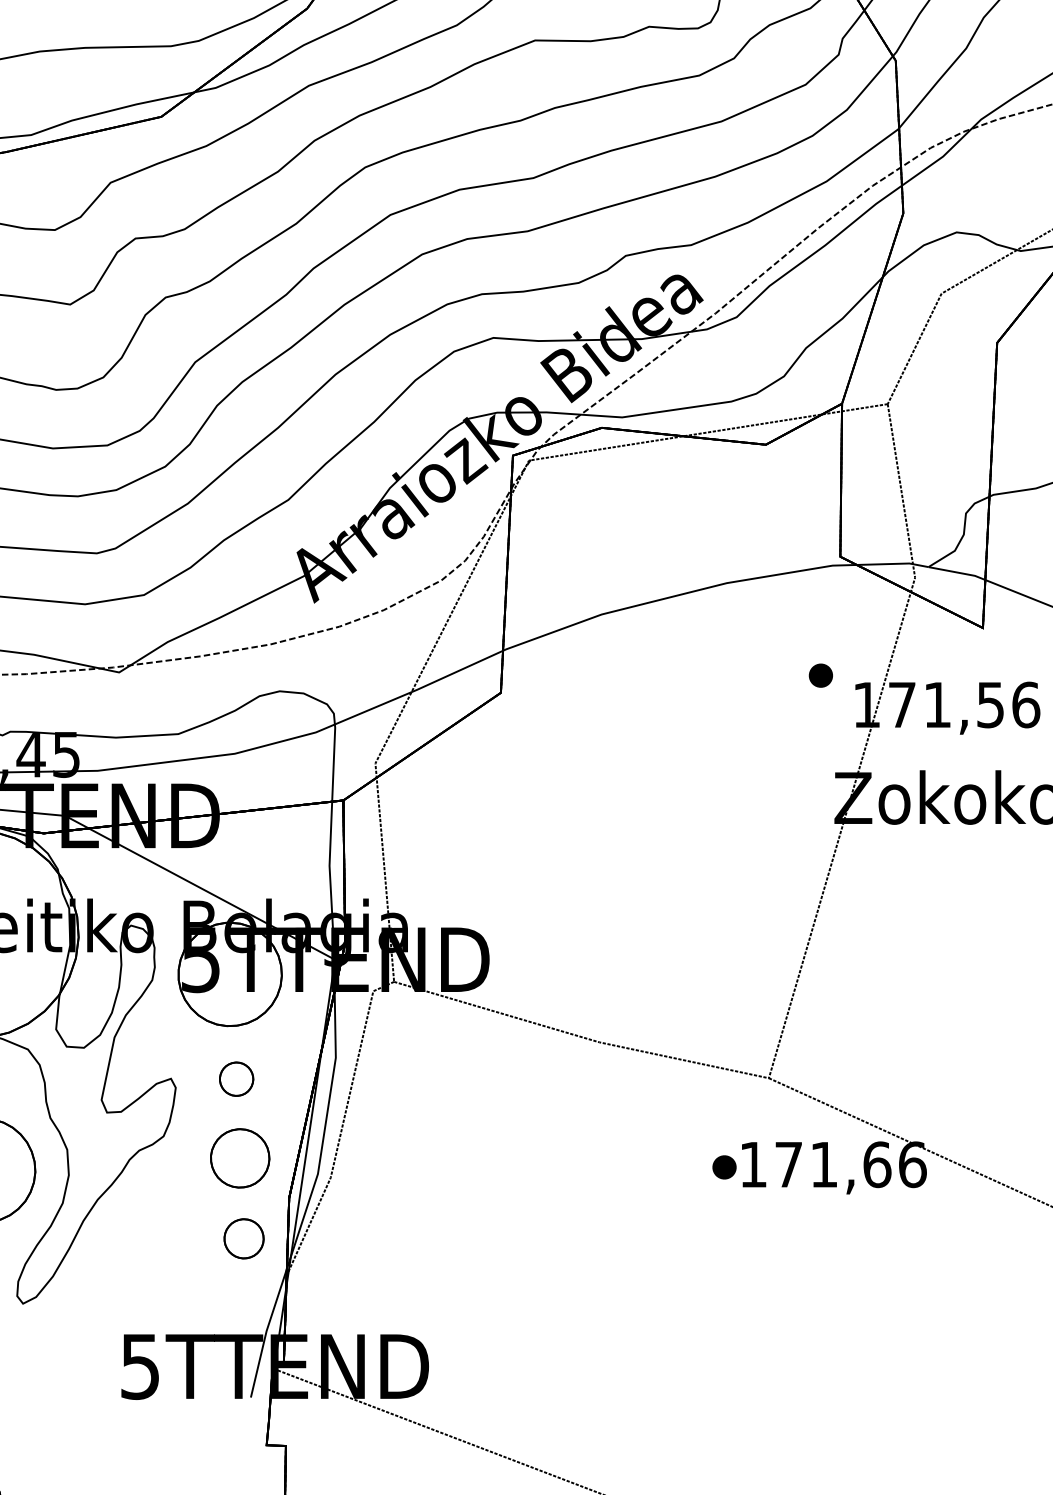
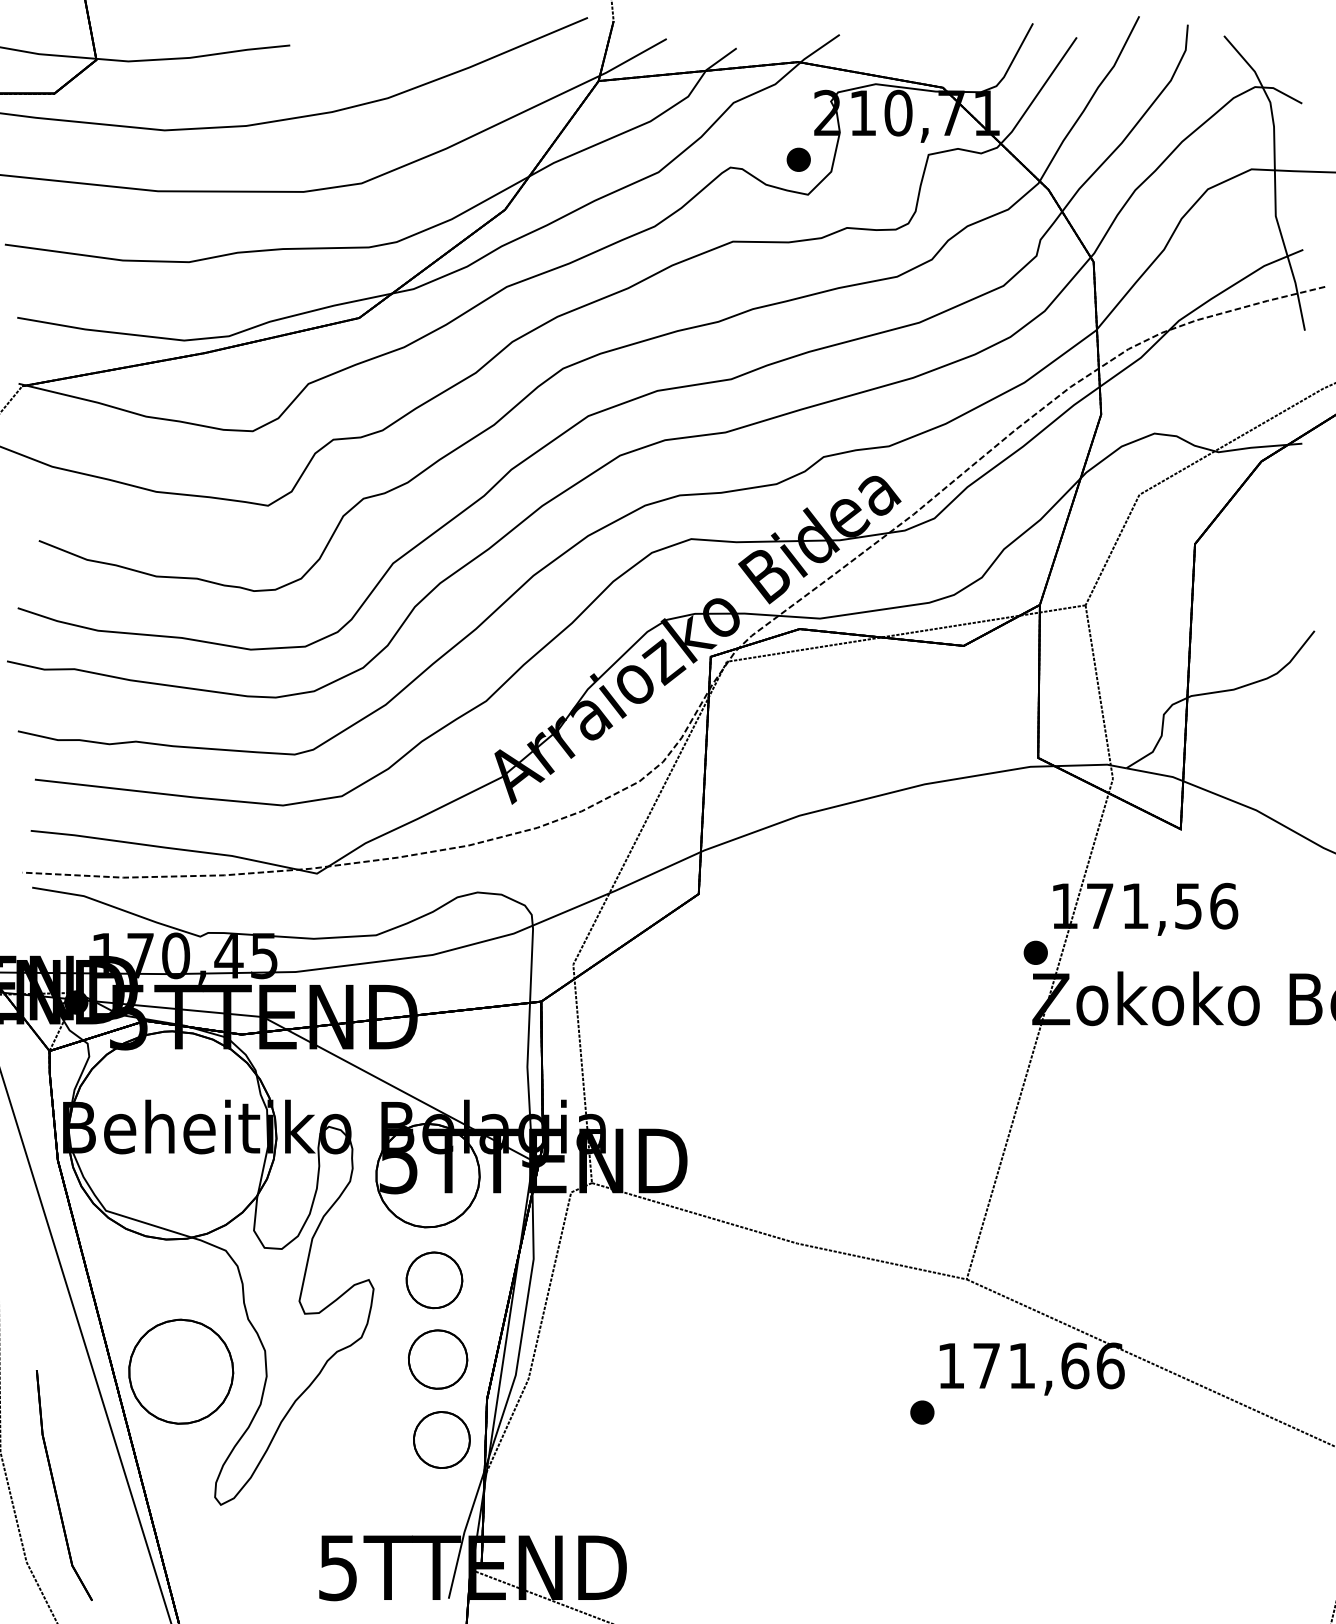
part: (820, 675) -> (1035, 952), moved
part: (236, 1079) -> (434, 1280), size x1.67
part: (724, 1167) -> (922, 1412), moved
part: (243, 1238) -> (441, 1439), size x1.43

